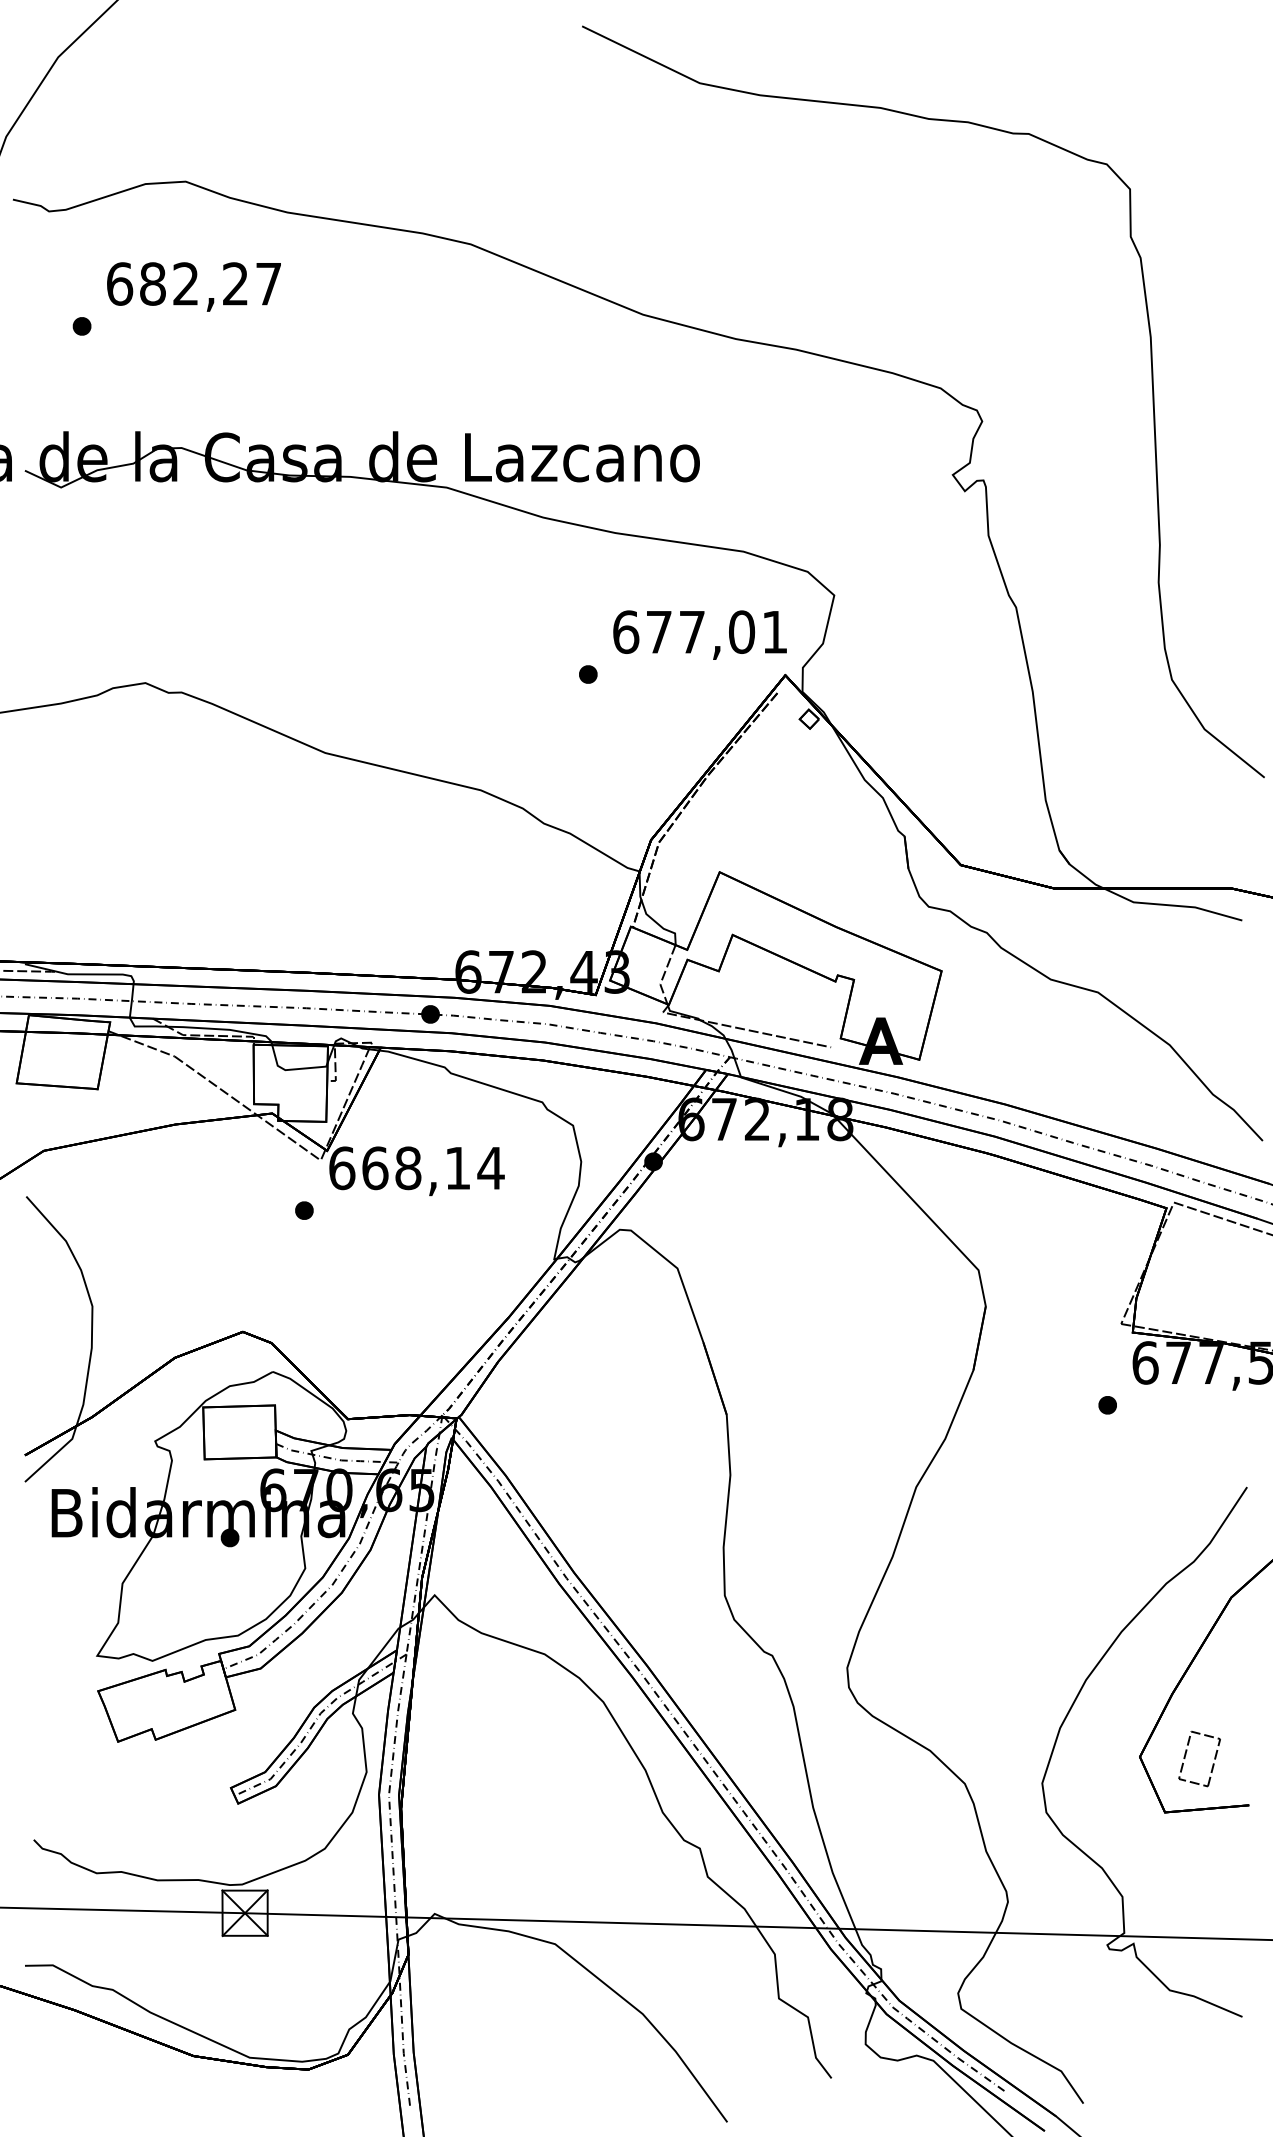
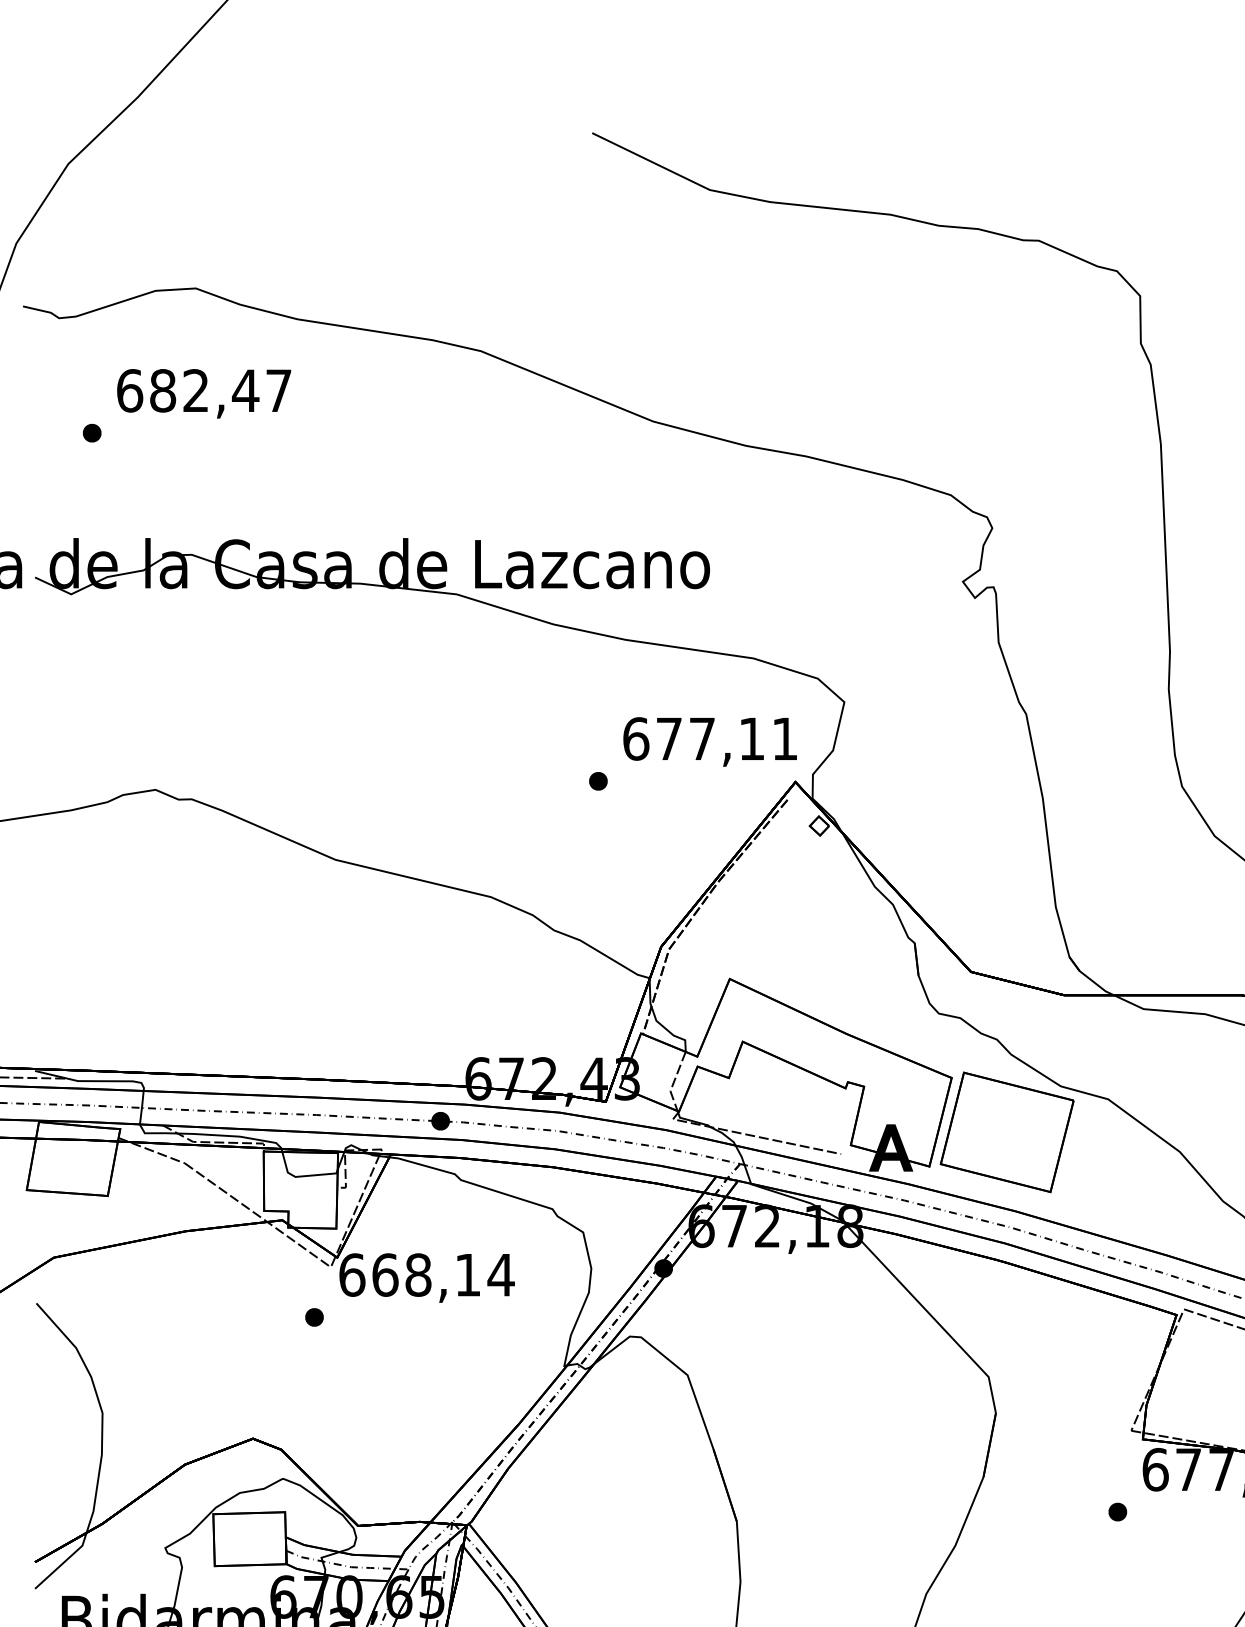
text: (235, 283) -> (245, 390), 682,27 -> 682,47
text: (742, 631) -> (752, 738), 677,01 -> 677,11
part: (996, 1025) -> (1006, 1132), added

